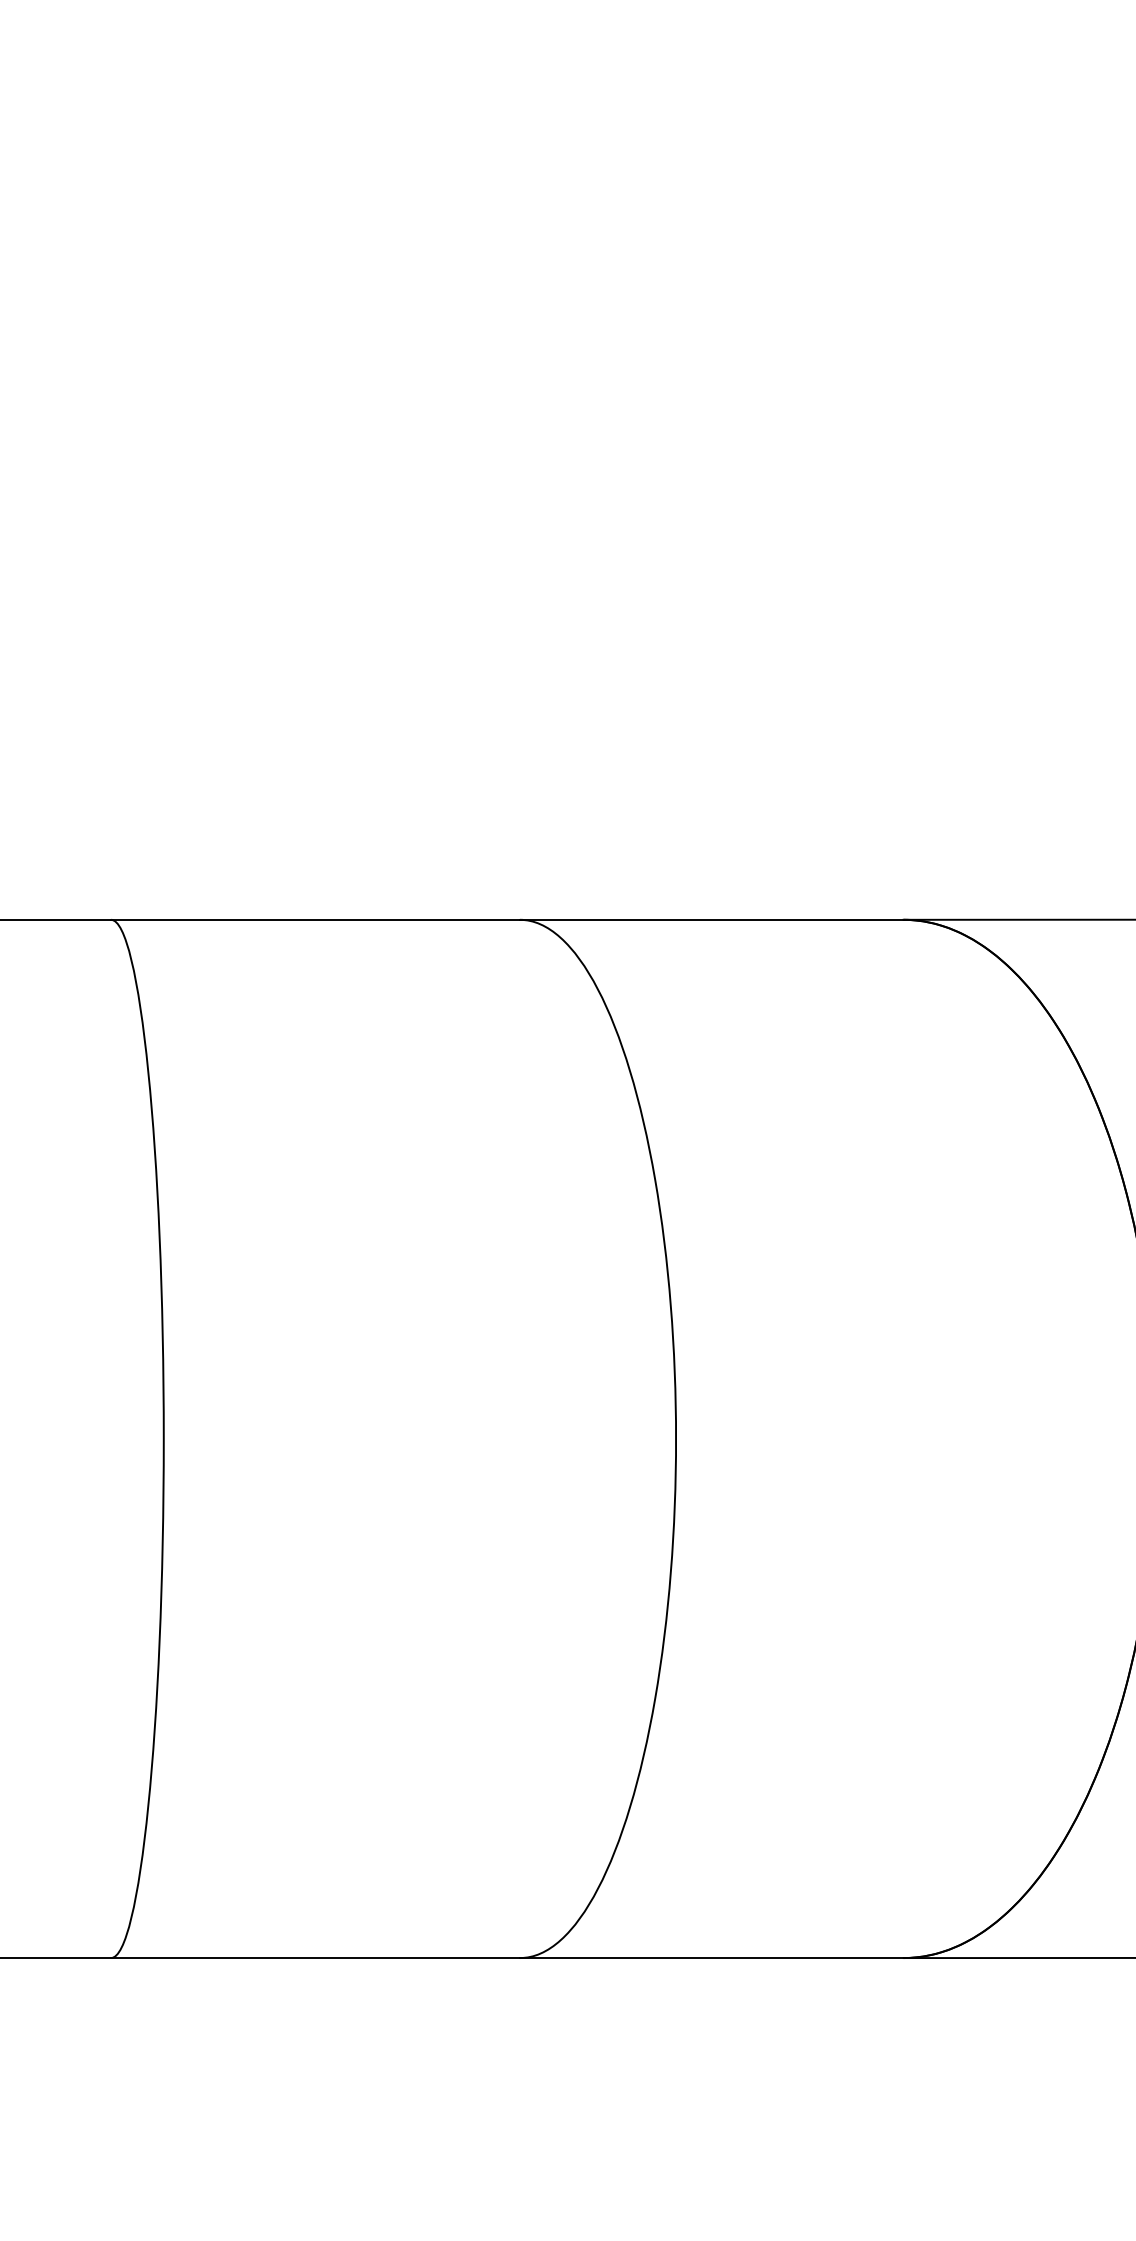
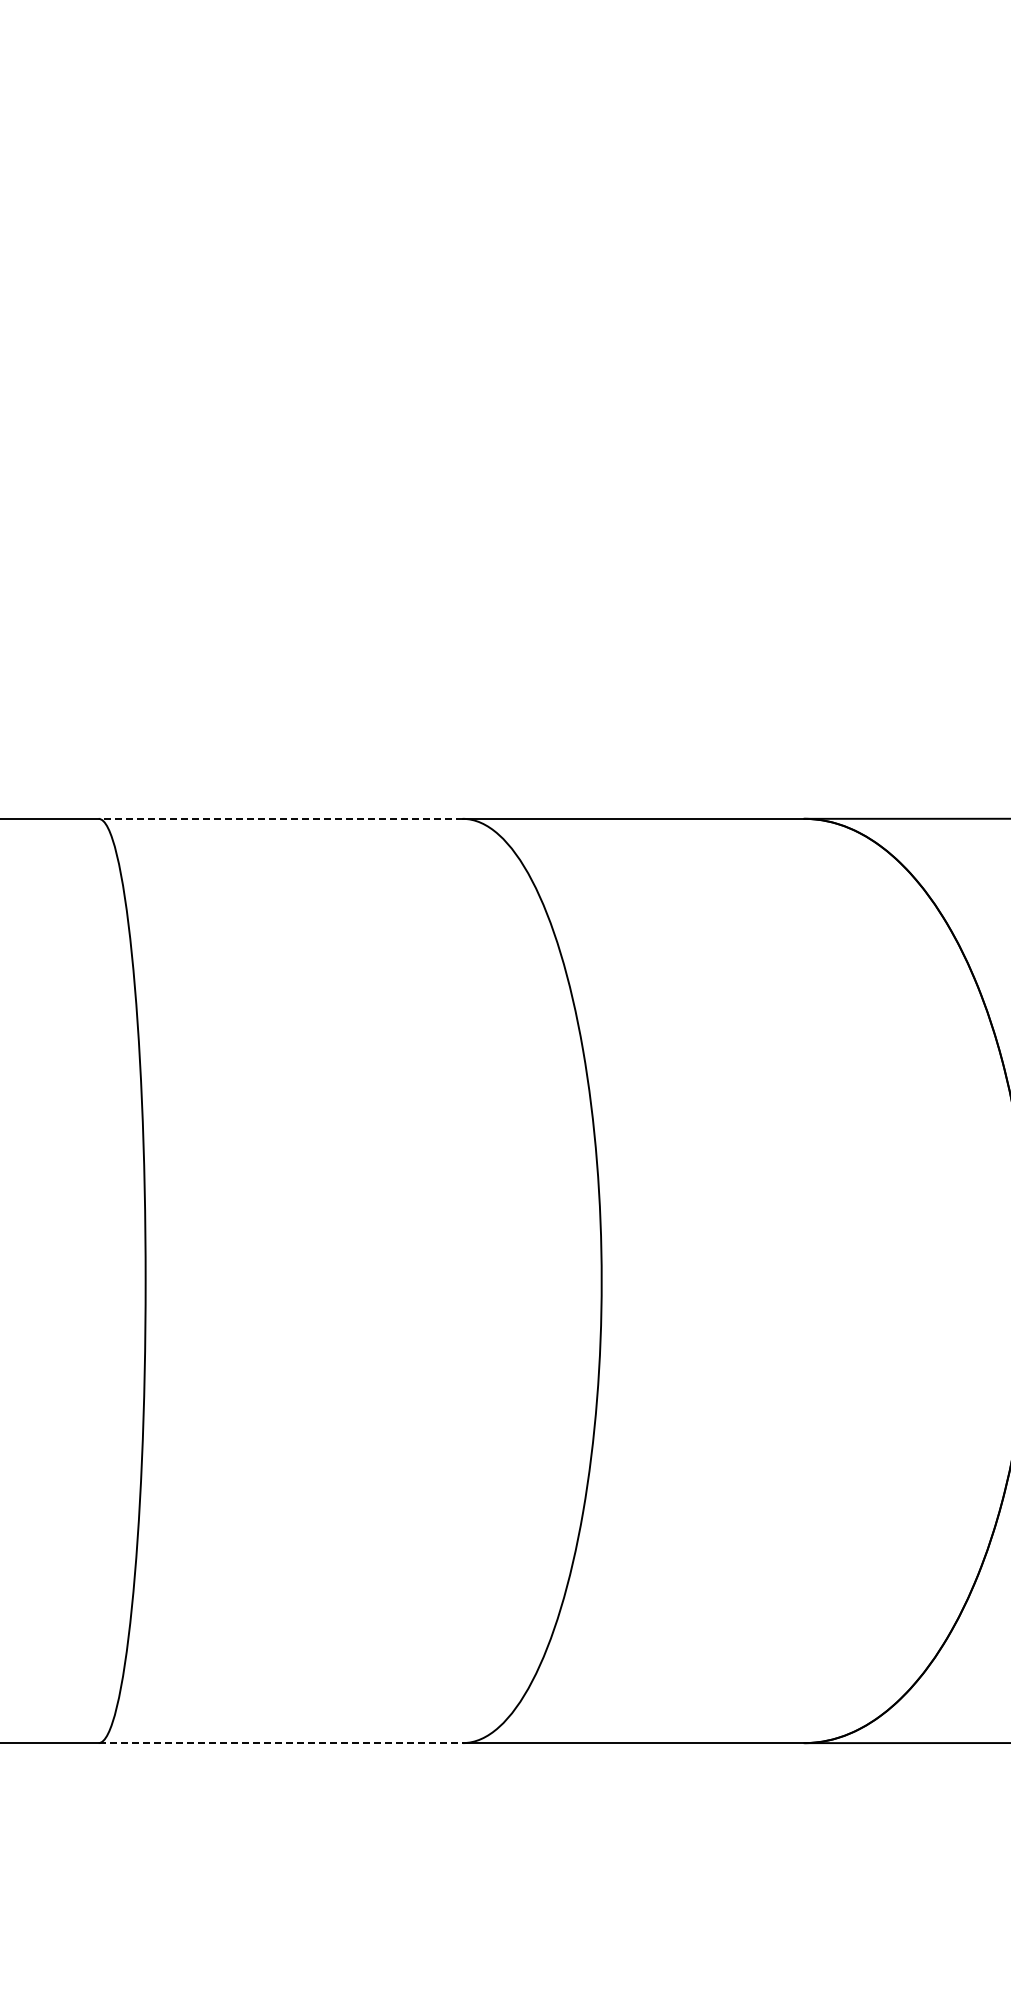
line: (315, 919) -> (280, 818), solid -> dashed
line: (316, 1958) -> (281, 1743), solid -> dashed

